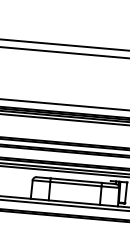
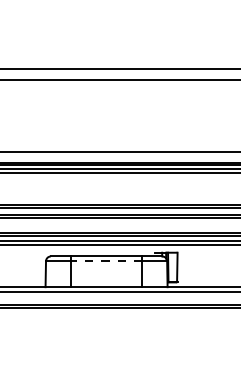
line: (75, 184) -> (106, 261), solid -> dashed

